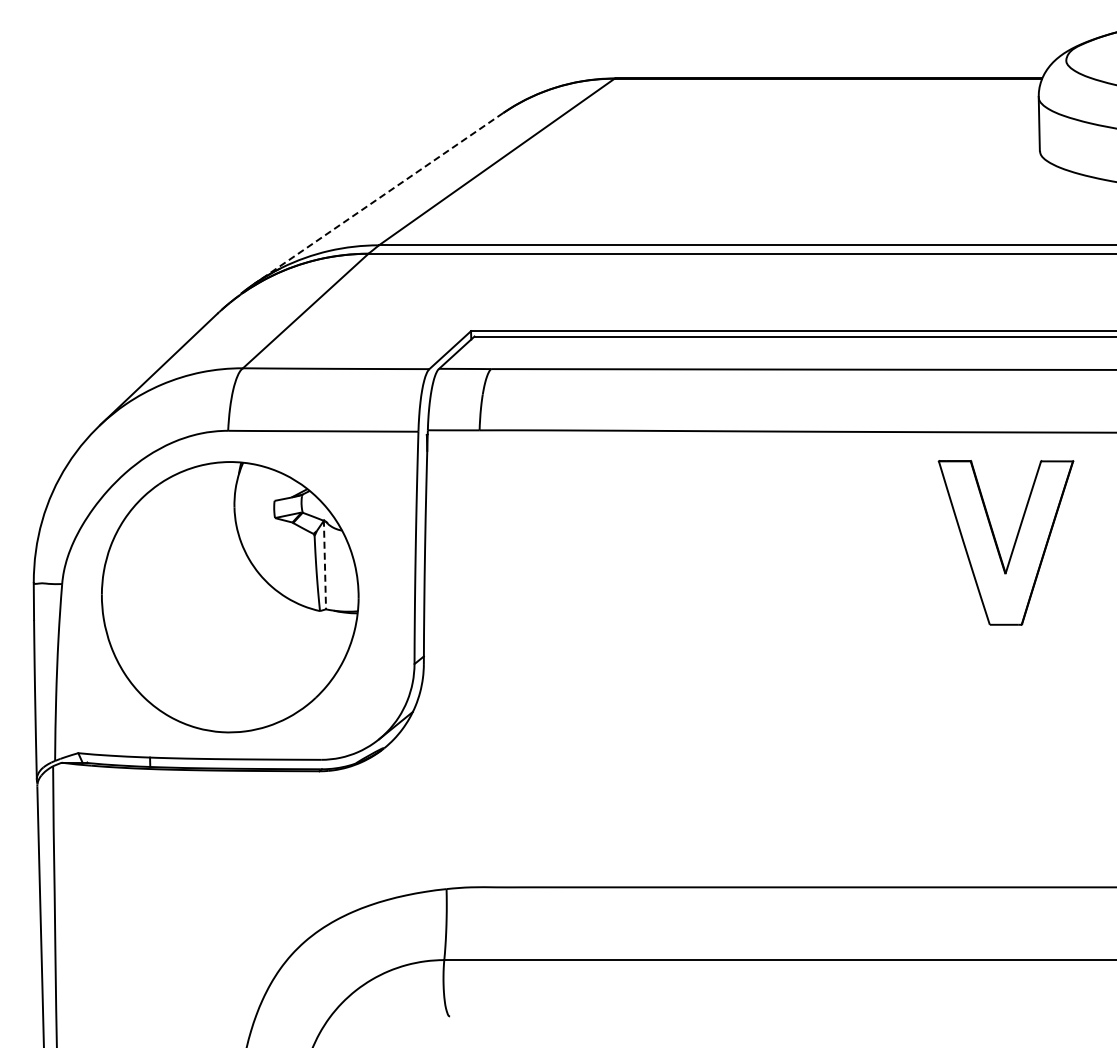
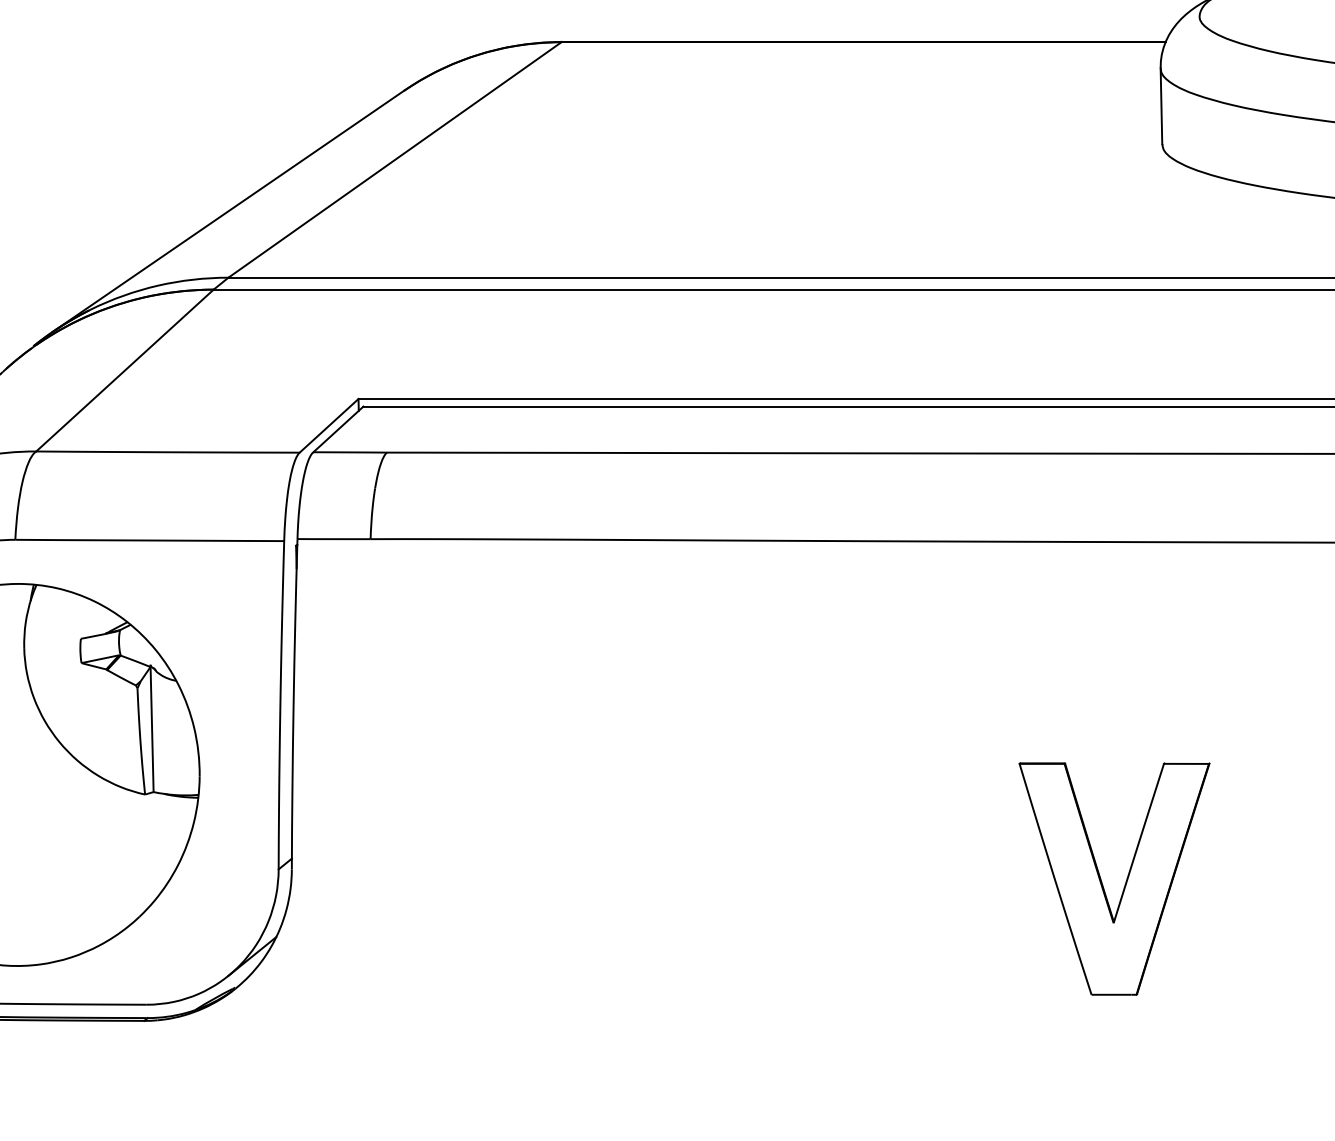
line: (378, 198) -> (227, 211), dashed -> solid
part: (997, 543) -> (1102, 879), moved
line: (324, 564) -> (151, 728), dashed -> solid

